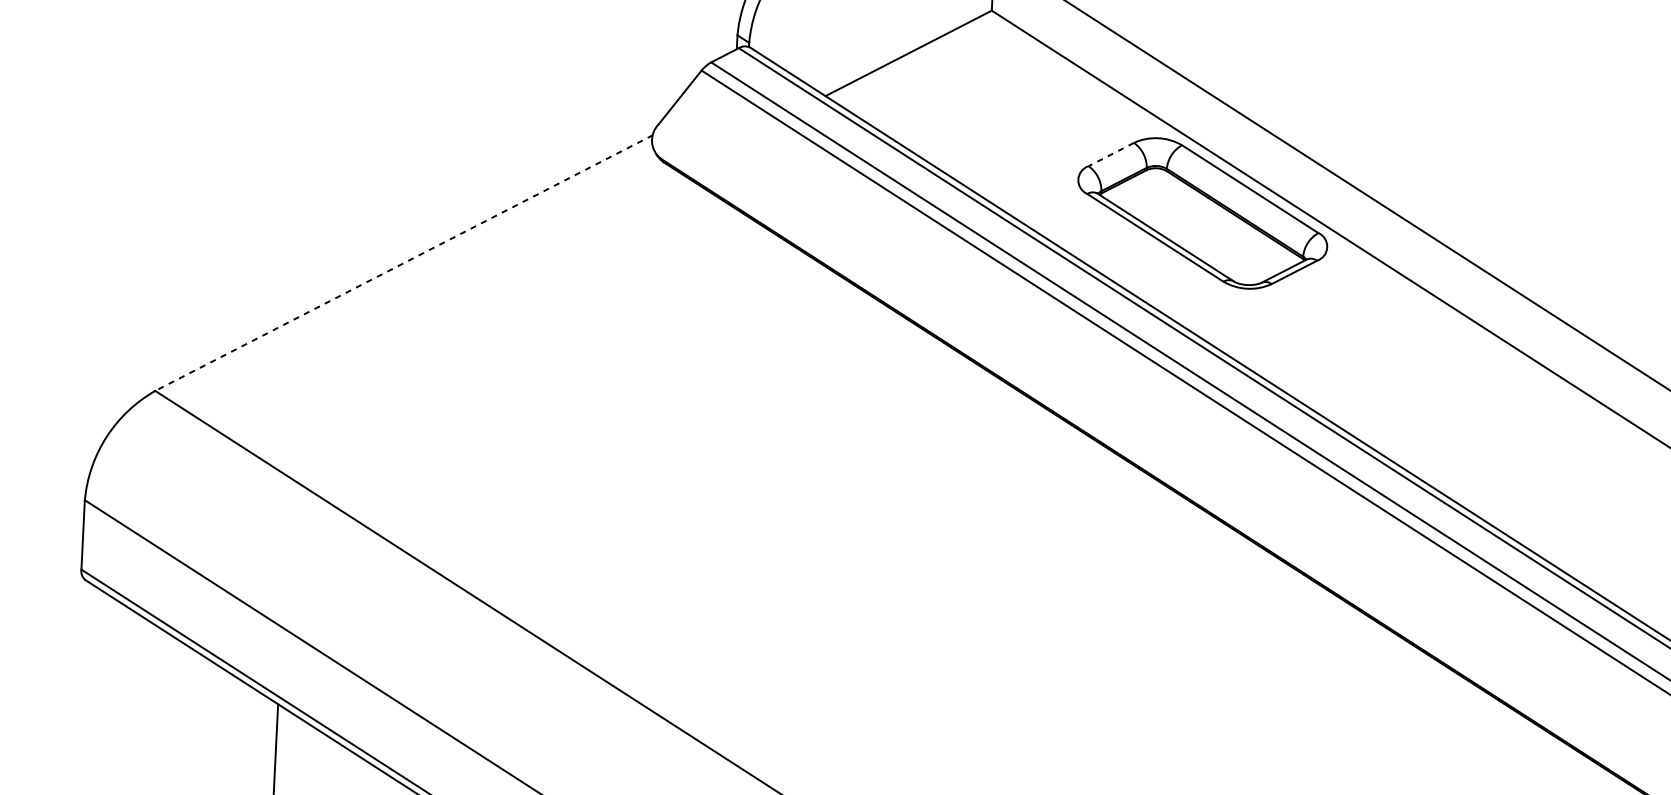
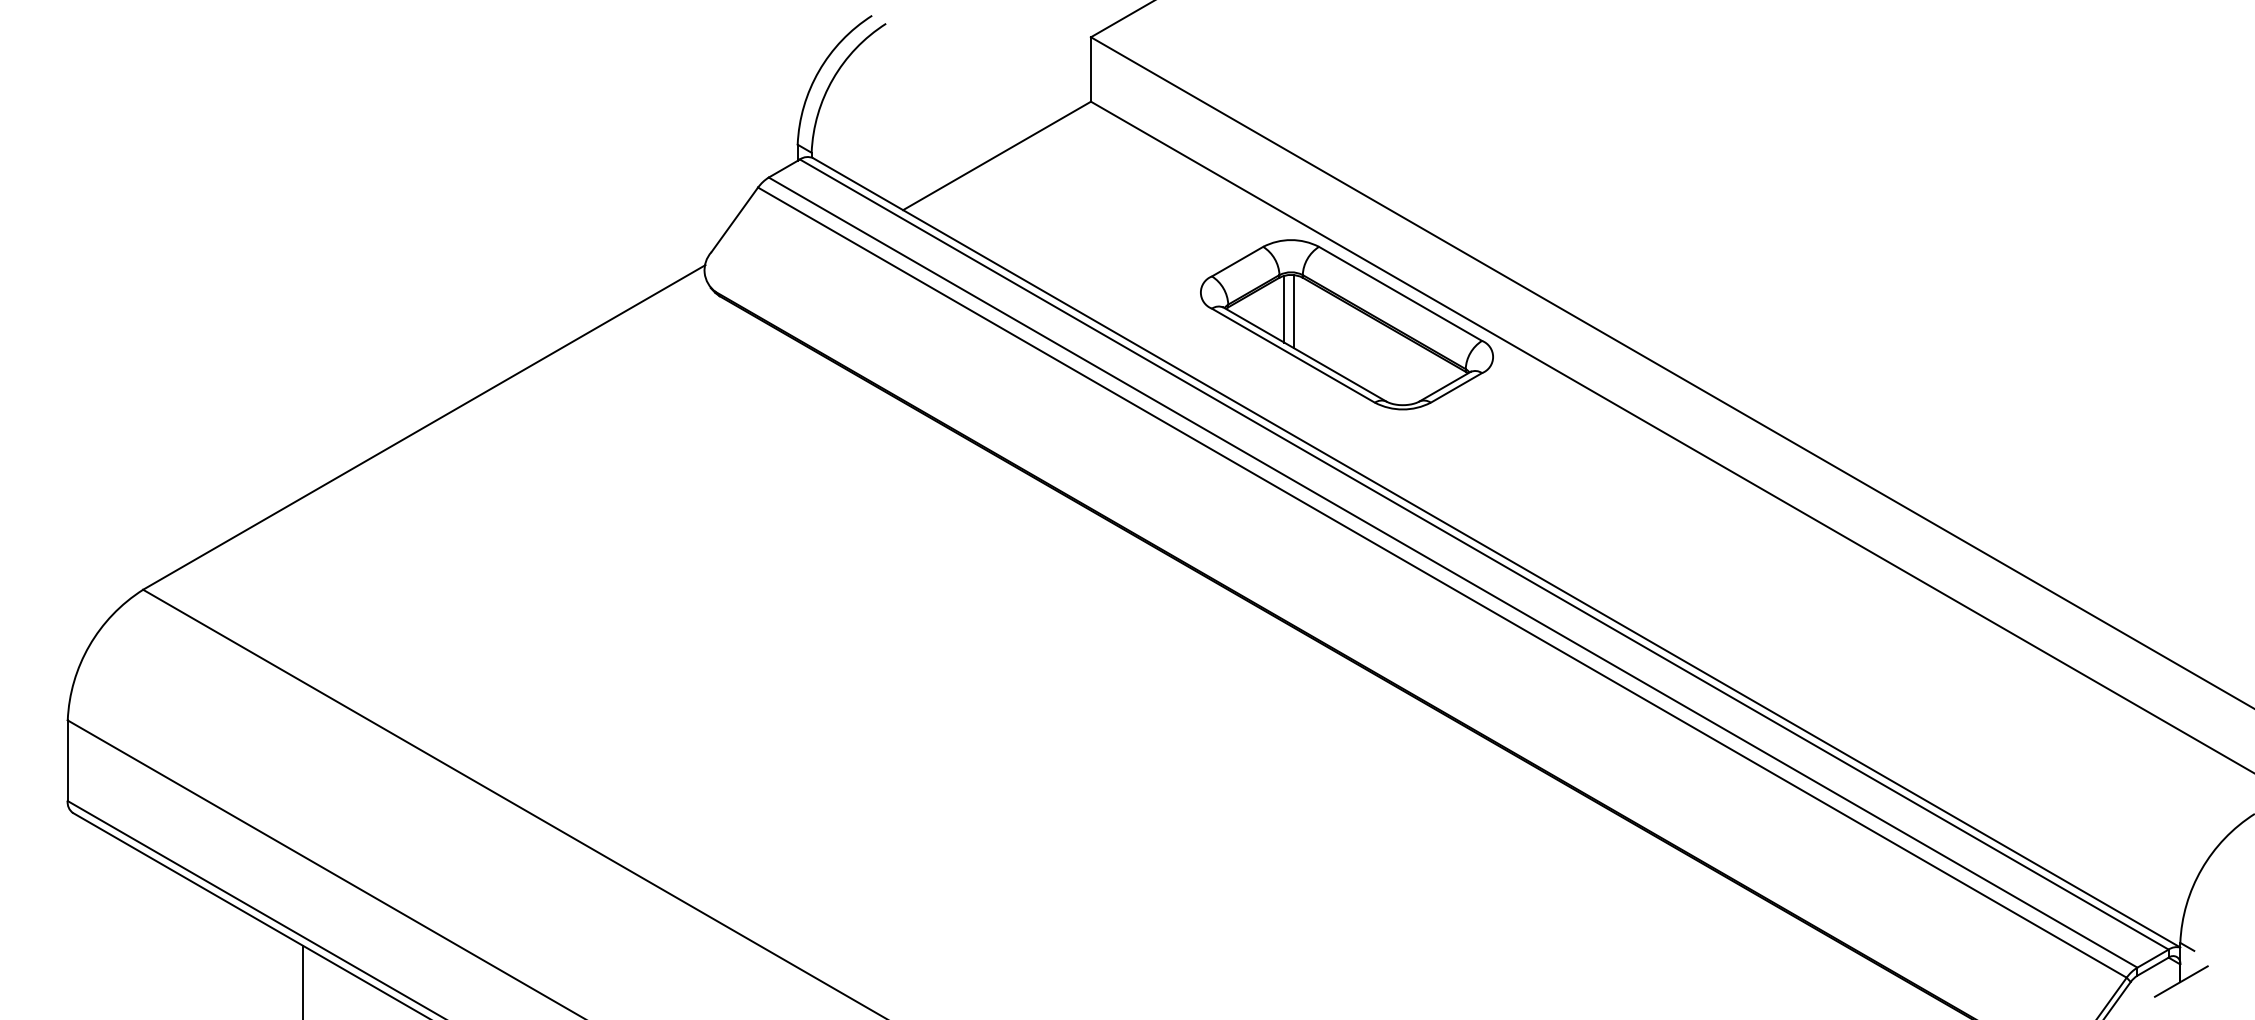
line: (1111, 154) -> (1237, 261), dashed -> solid
line: (1149, 196) -> (1284, 308), added
line: (1157, 199) -> (1293, 311), added
line: (404, 263) -> (424, 427), dashed -> solid

